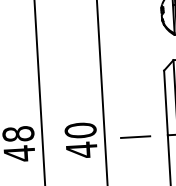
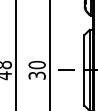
text: (80, 149) -> (36, 75), 40 -> 30

